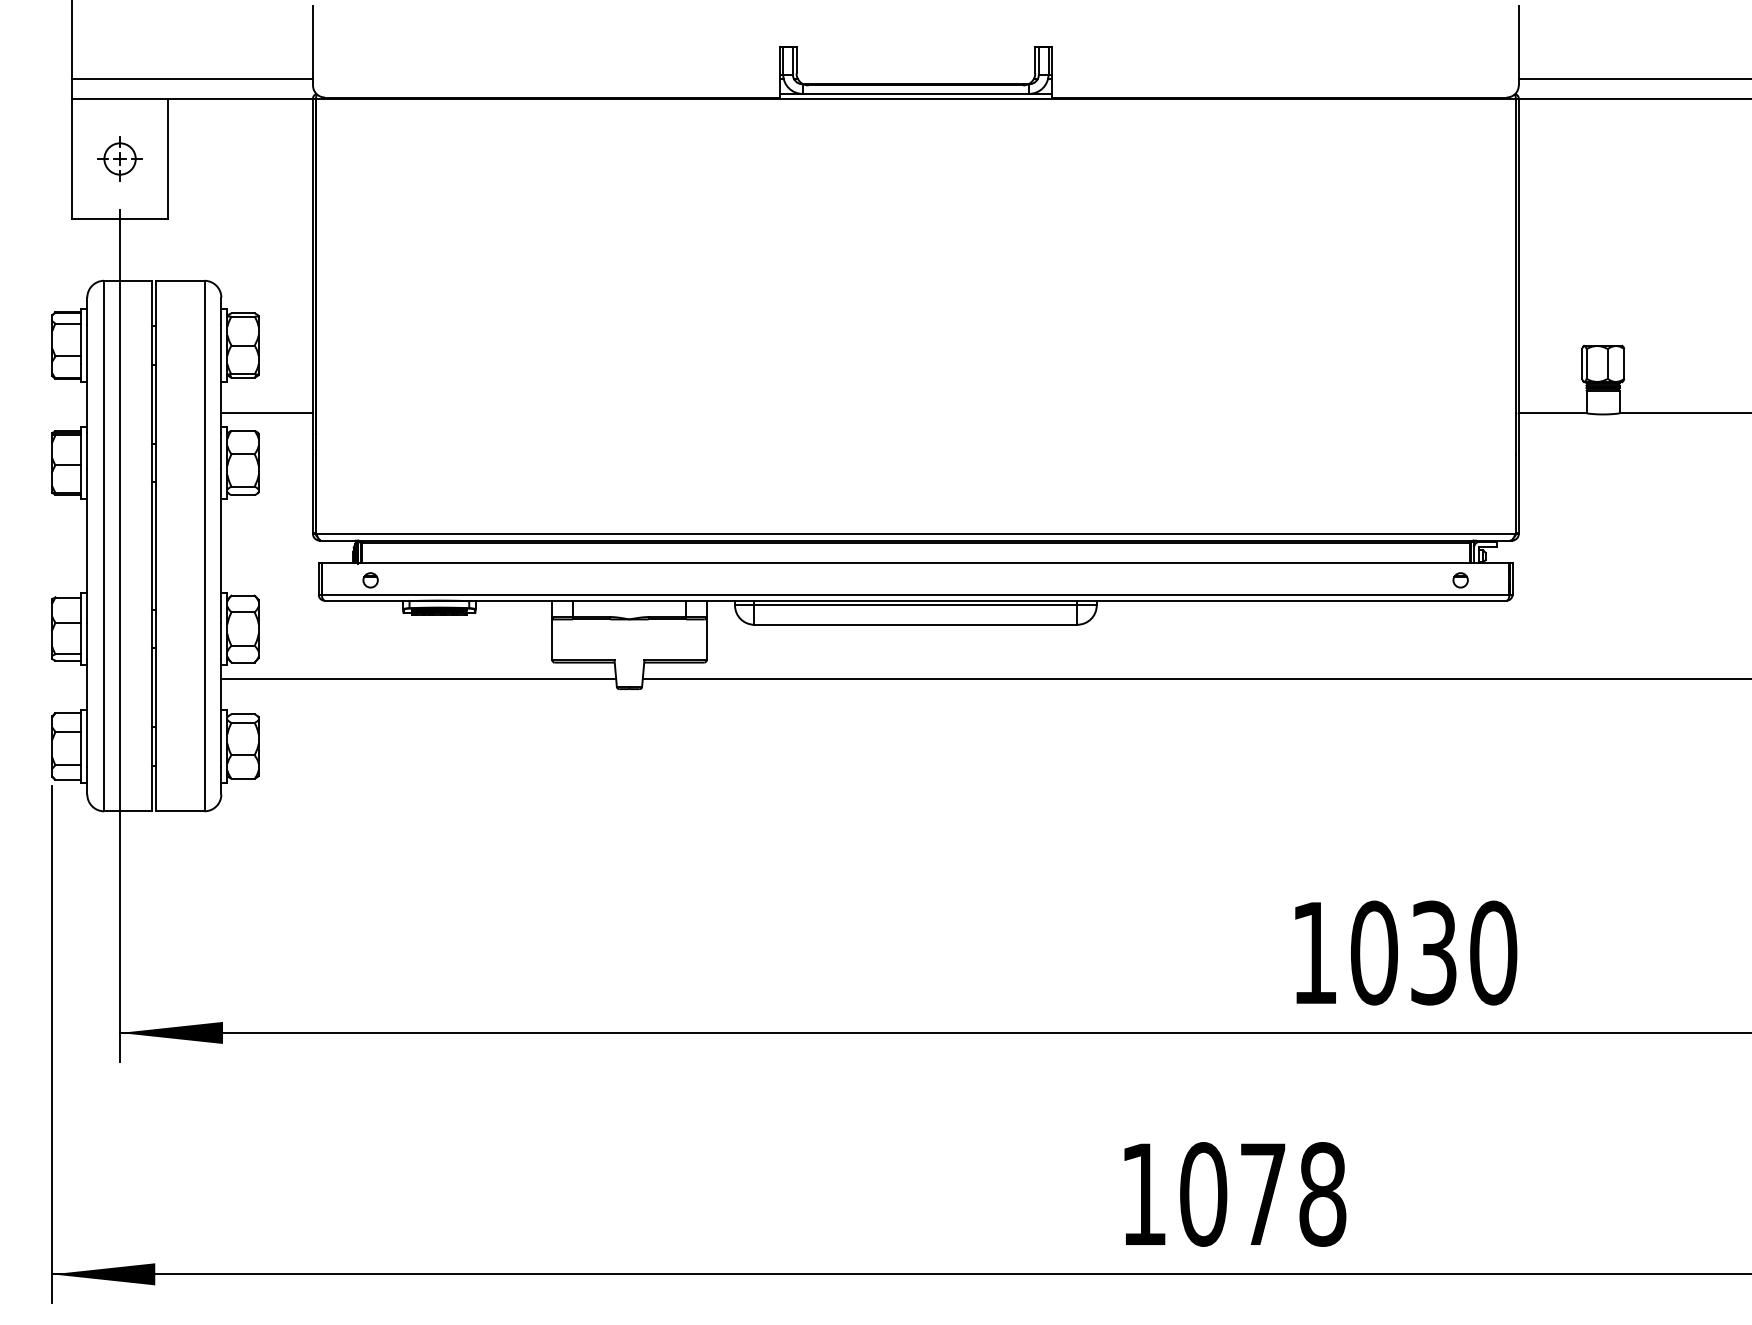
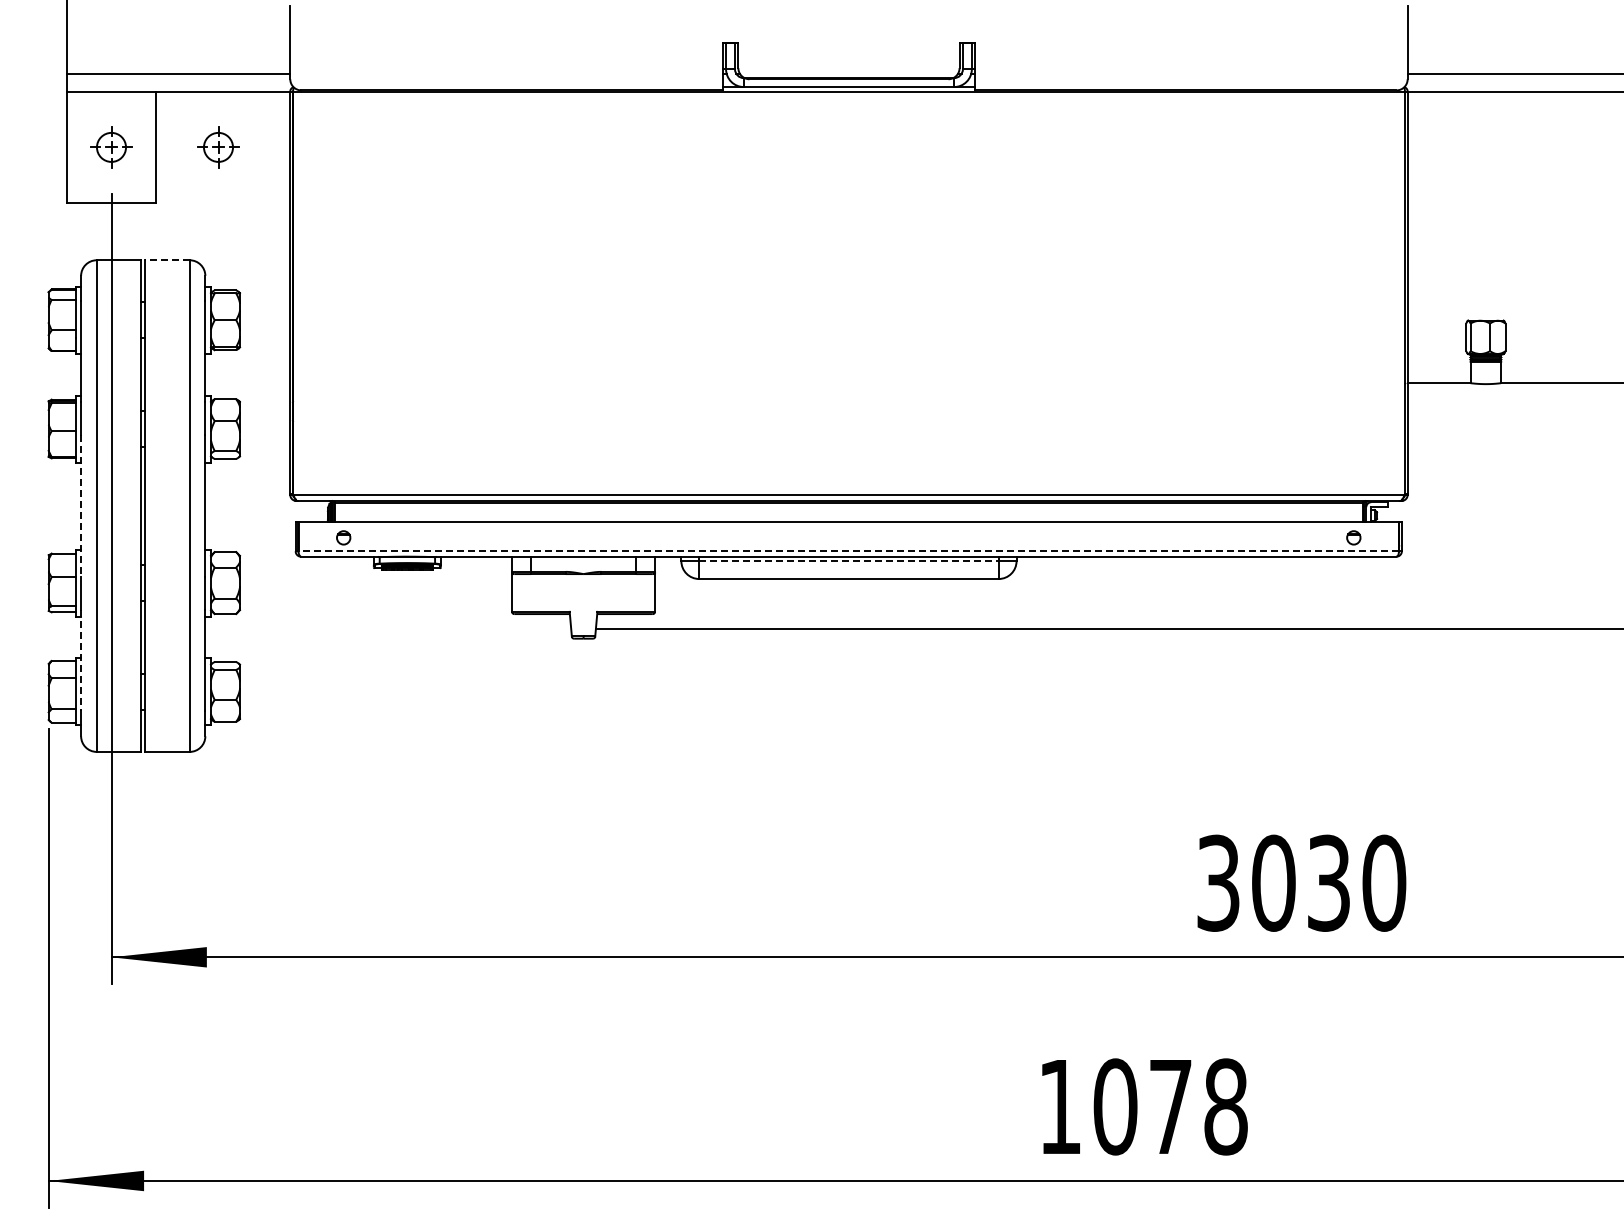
part: (235, 159) -> (218, 147), added
line: (179, 281) -> (166, 260), solid -> dashed
line: (266, 413) -> (247, 383), removed
line: (87, 546) -> (81, 506), solid -> dashed
line: (915, 595) -> (848, 551), solid -> dashed
line: (915, 605) -> (848, 561), solid -> dashed
line: (419, 679) -> (388, 629), removed
line: (87, 713) -> (81, 661), solid -> dashed
text: (1314, 952) -> (1218, 882), 1030 -> 3030

